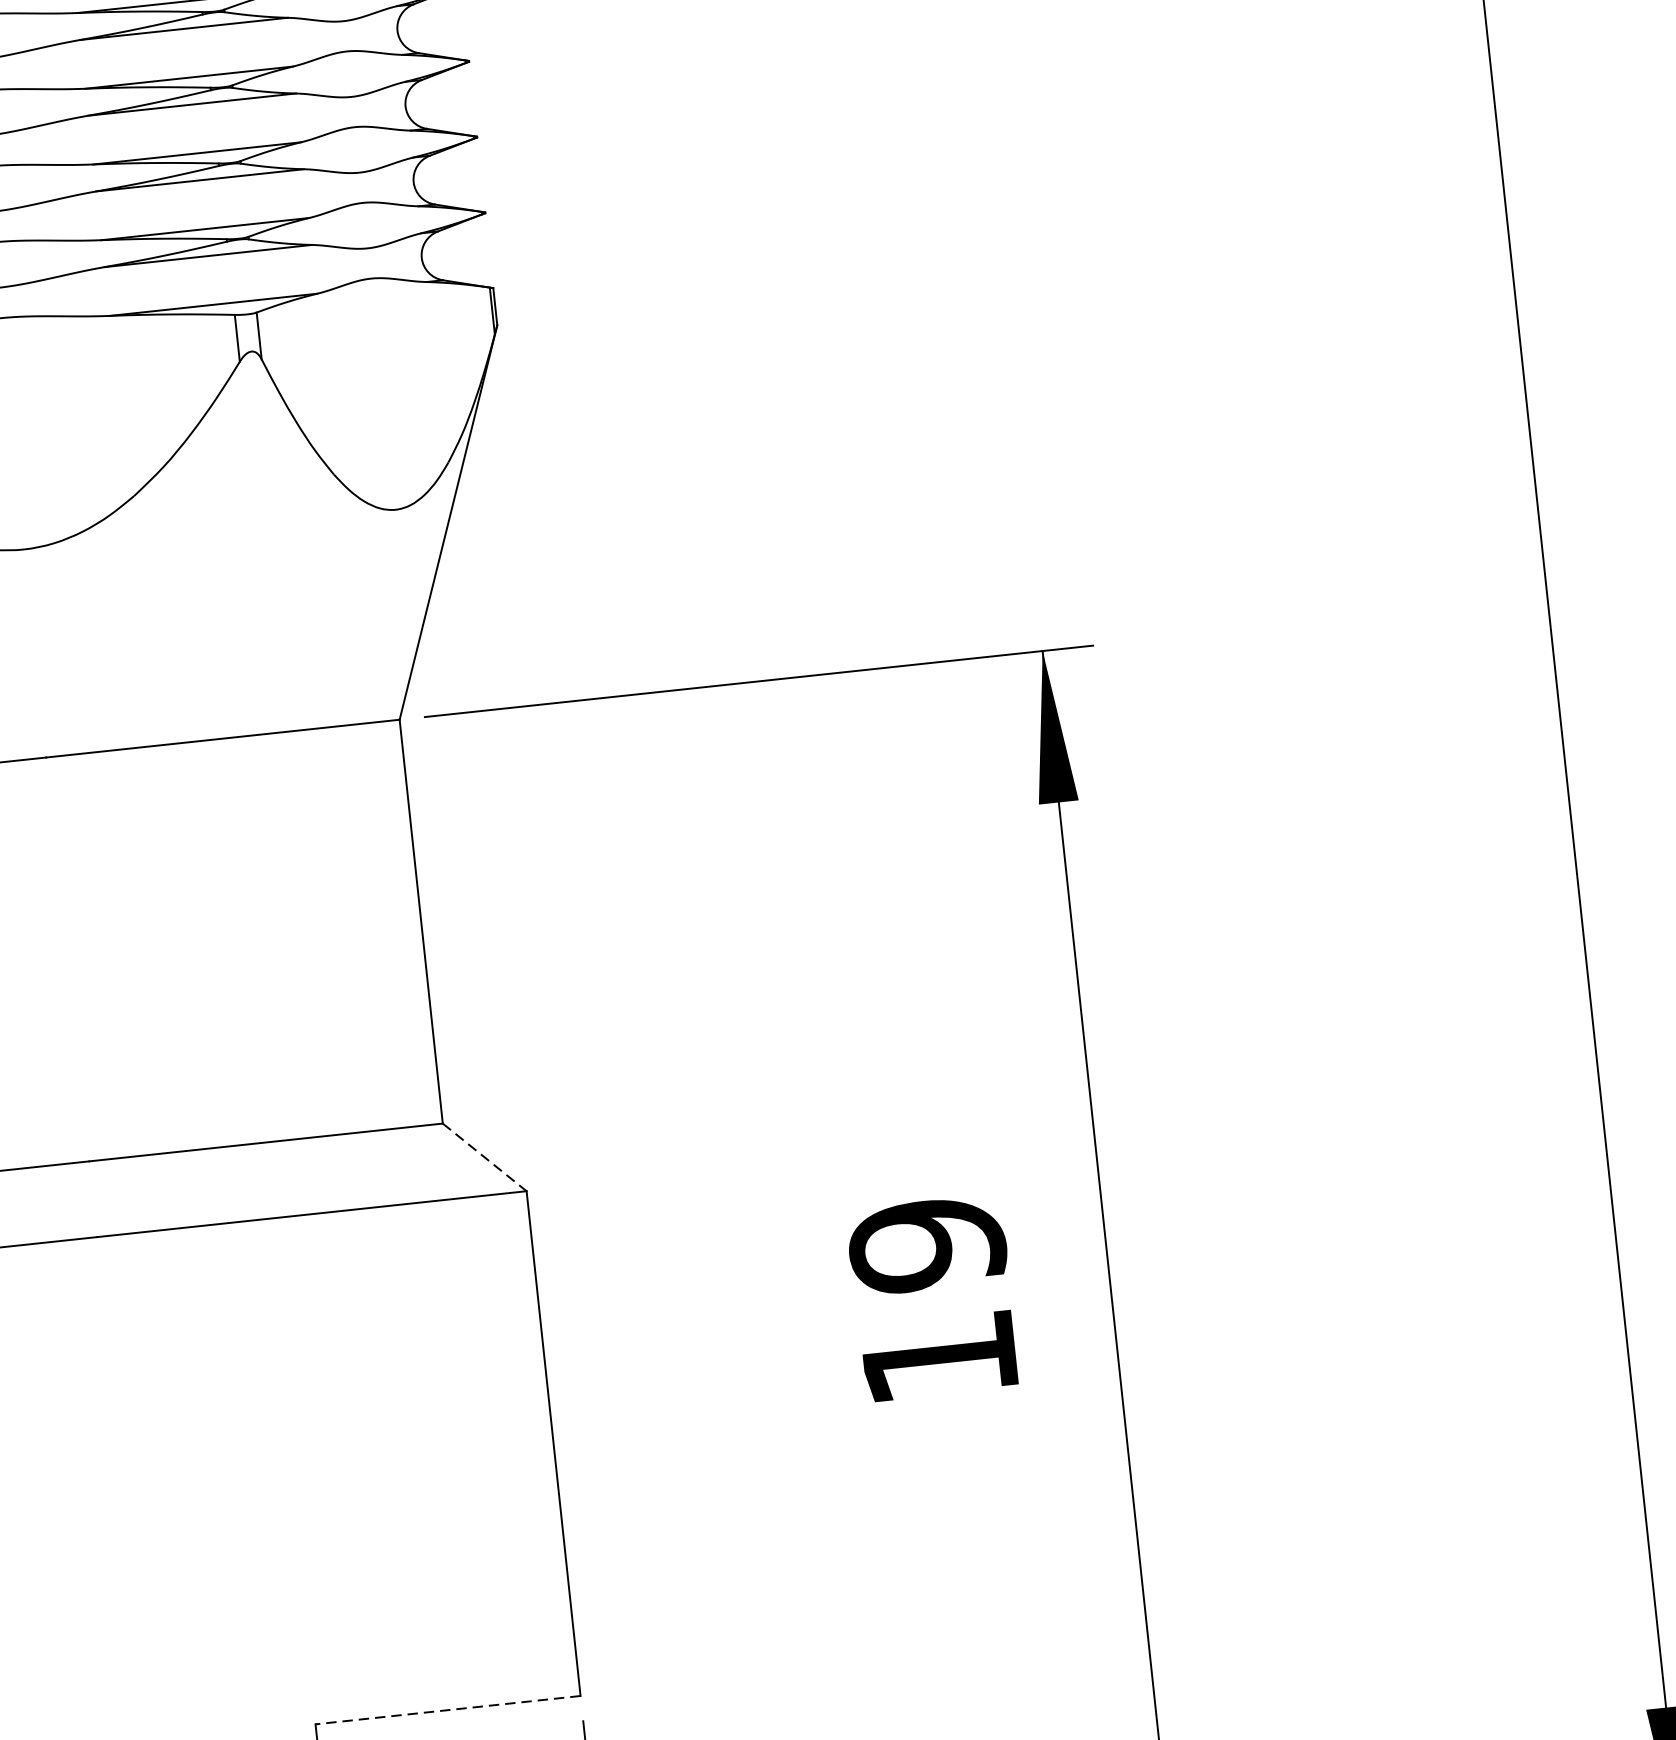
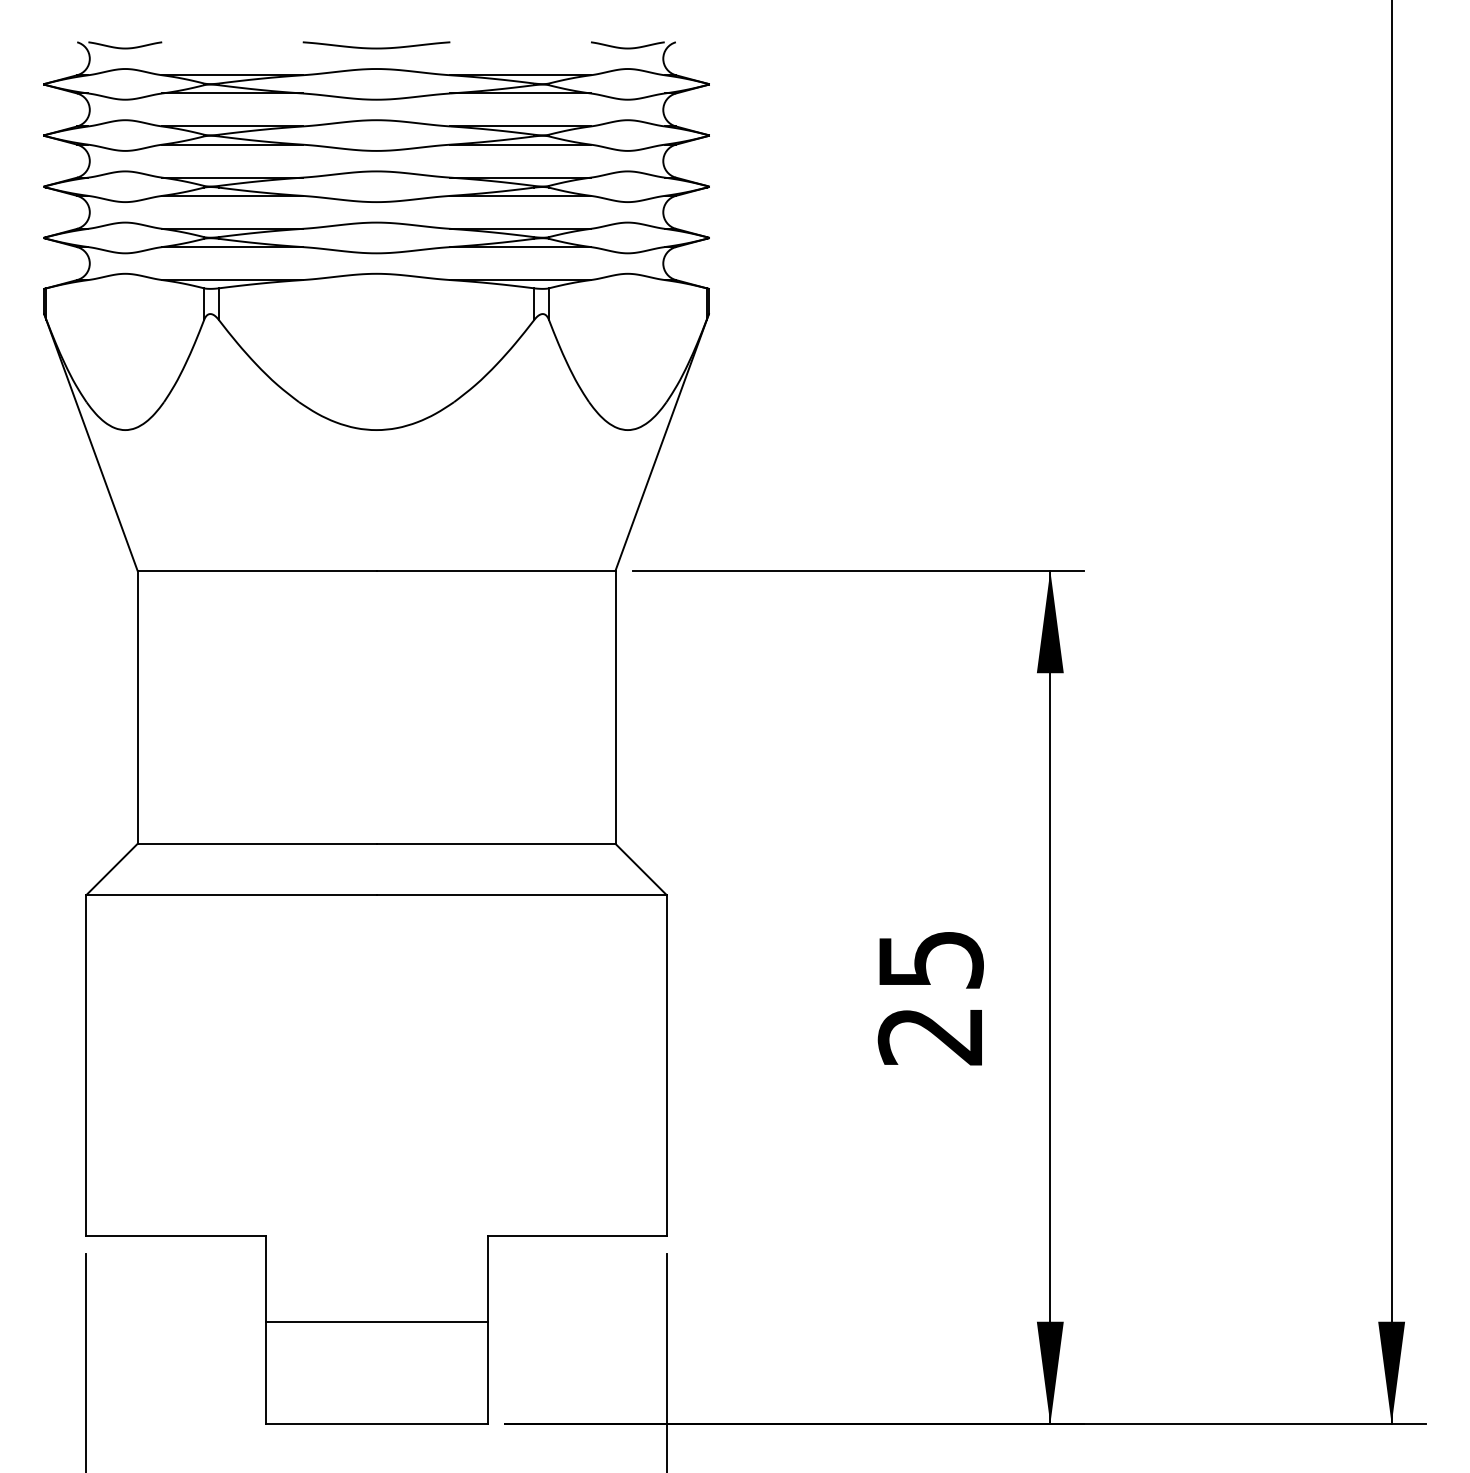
line: (485, 1157) -> (641, 869), dashed -> solid
text: (932, 1300) -> (930, 997), 19 -> 25
line: (448, 1710) -> (577, 1236), dashed -> solid

